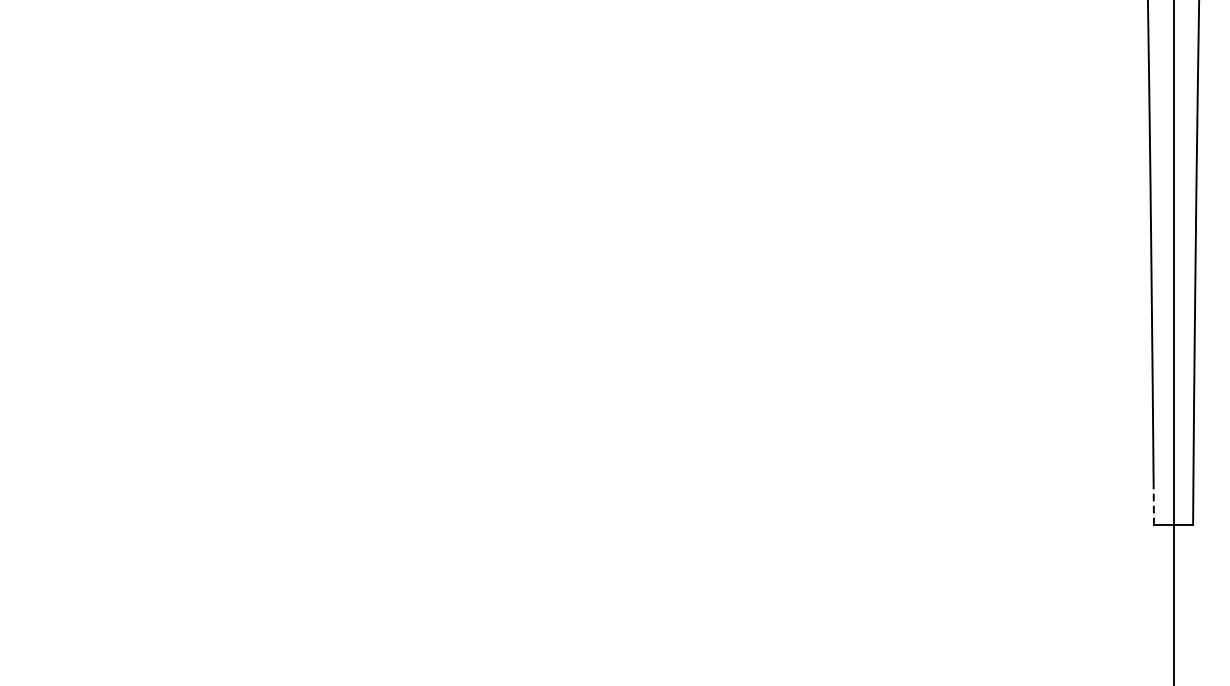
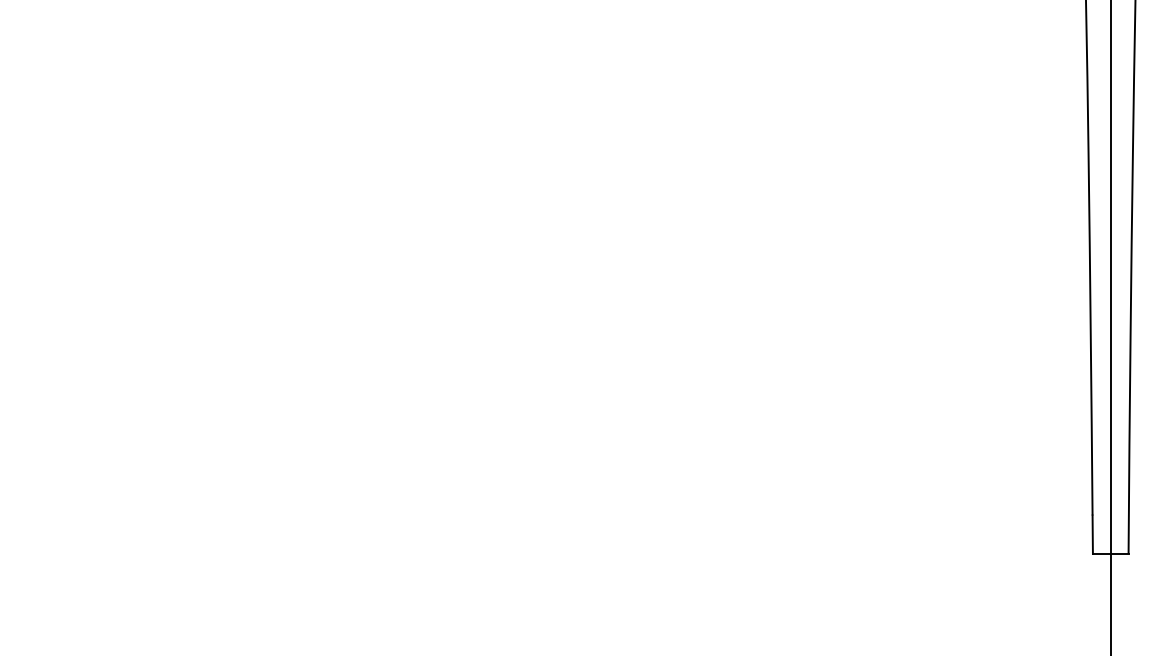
line: (1153, 504) -> (1092, 534), dashed -> solid

